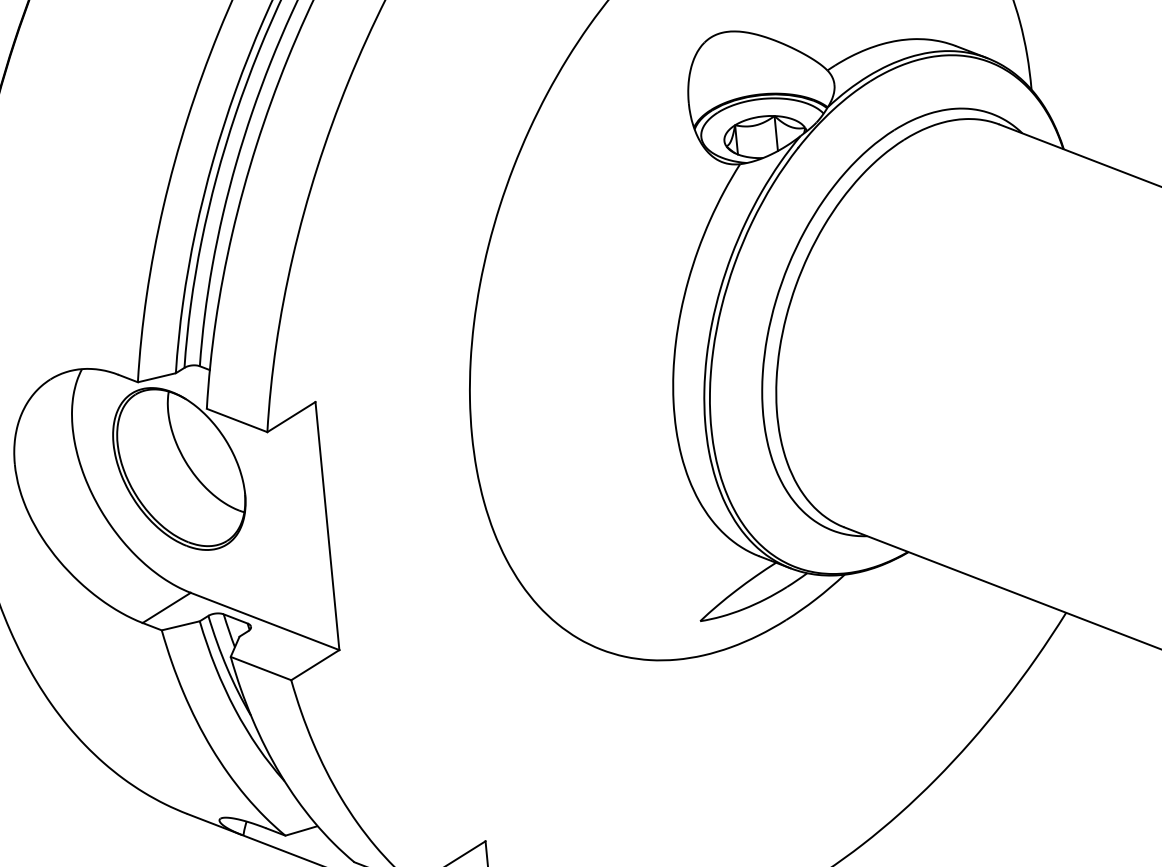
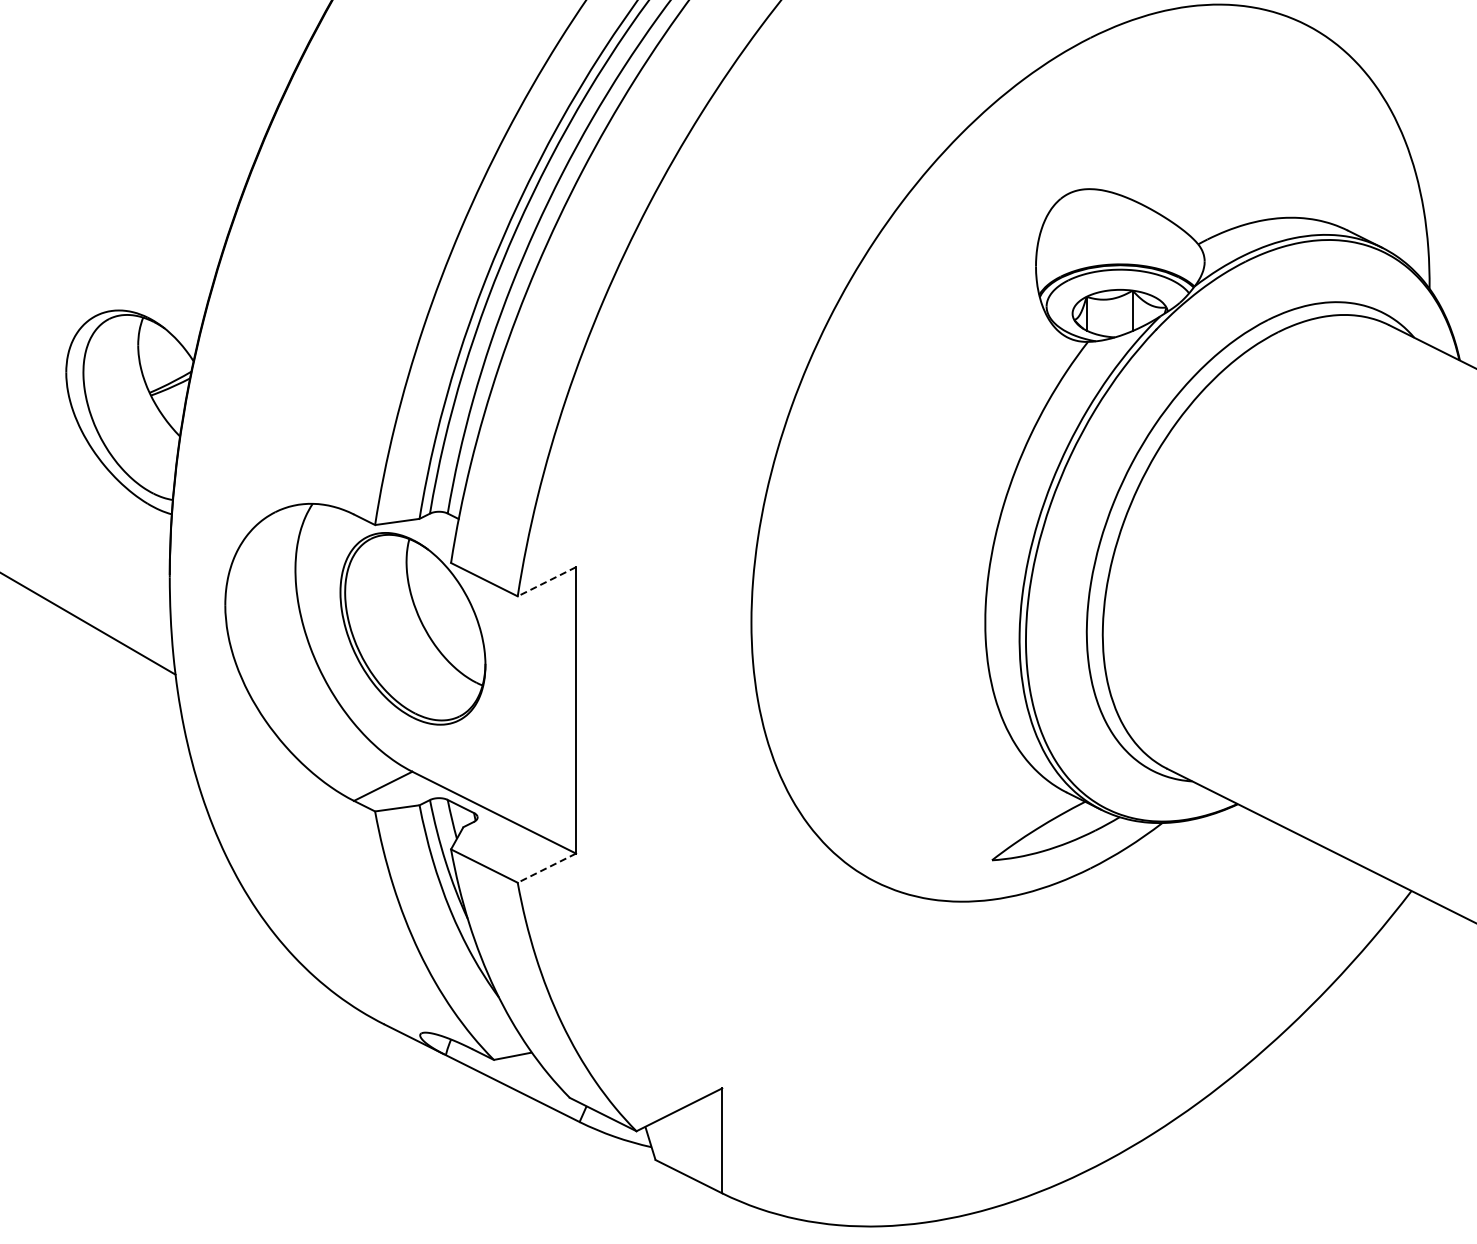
line: (291, 416) -> (546, 581), solid -> dashed
line: (315, 665) -> (546, 868), solid -> dashed

